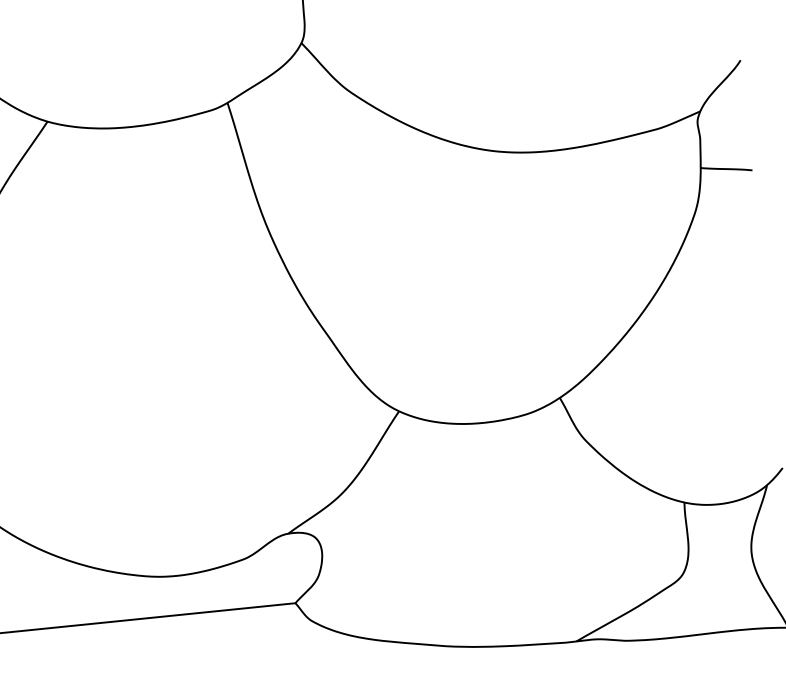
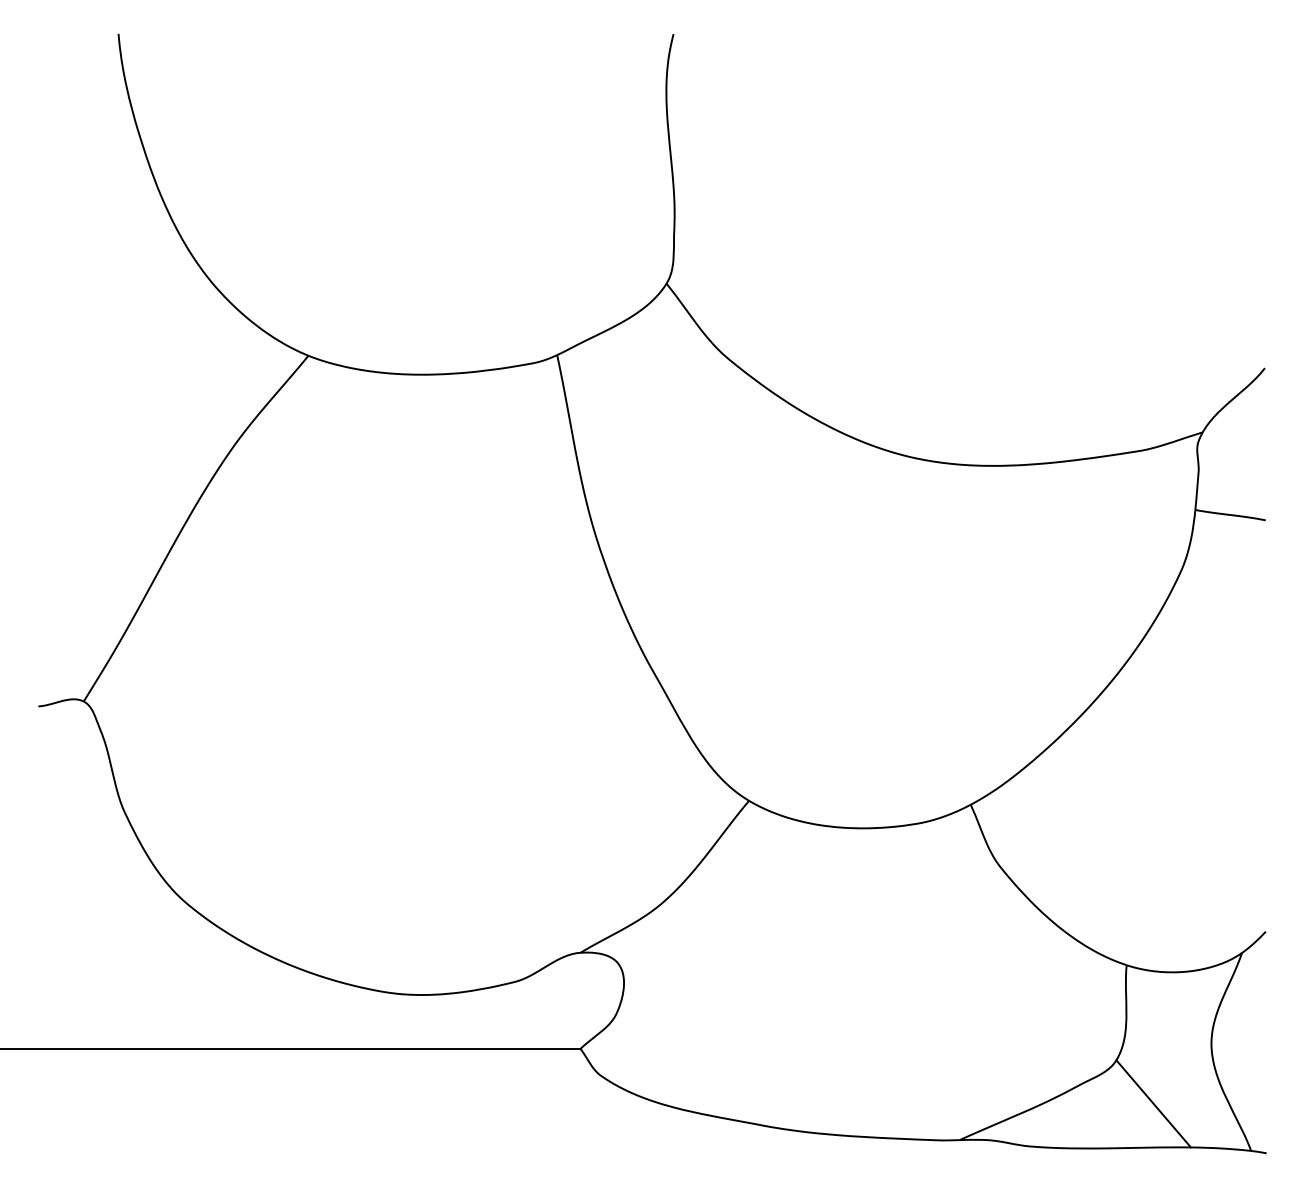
line: (714, 600) -> (1153, 1103), added

